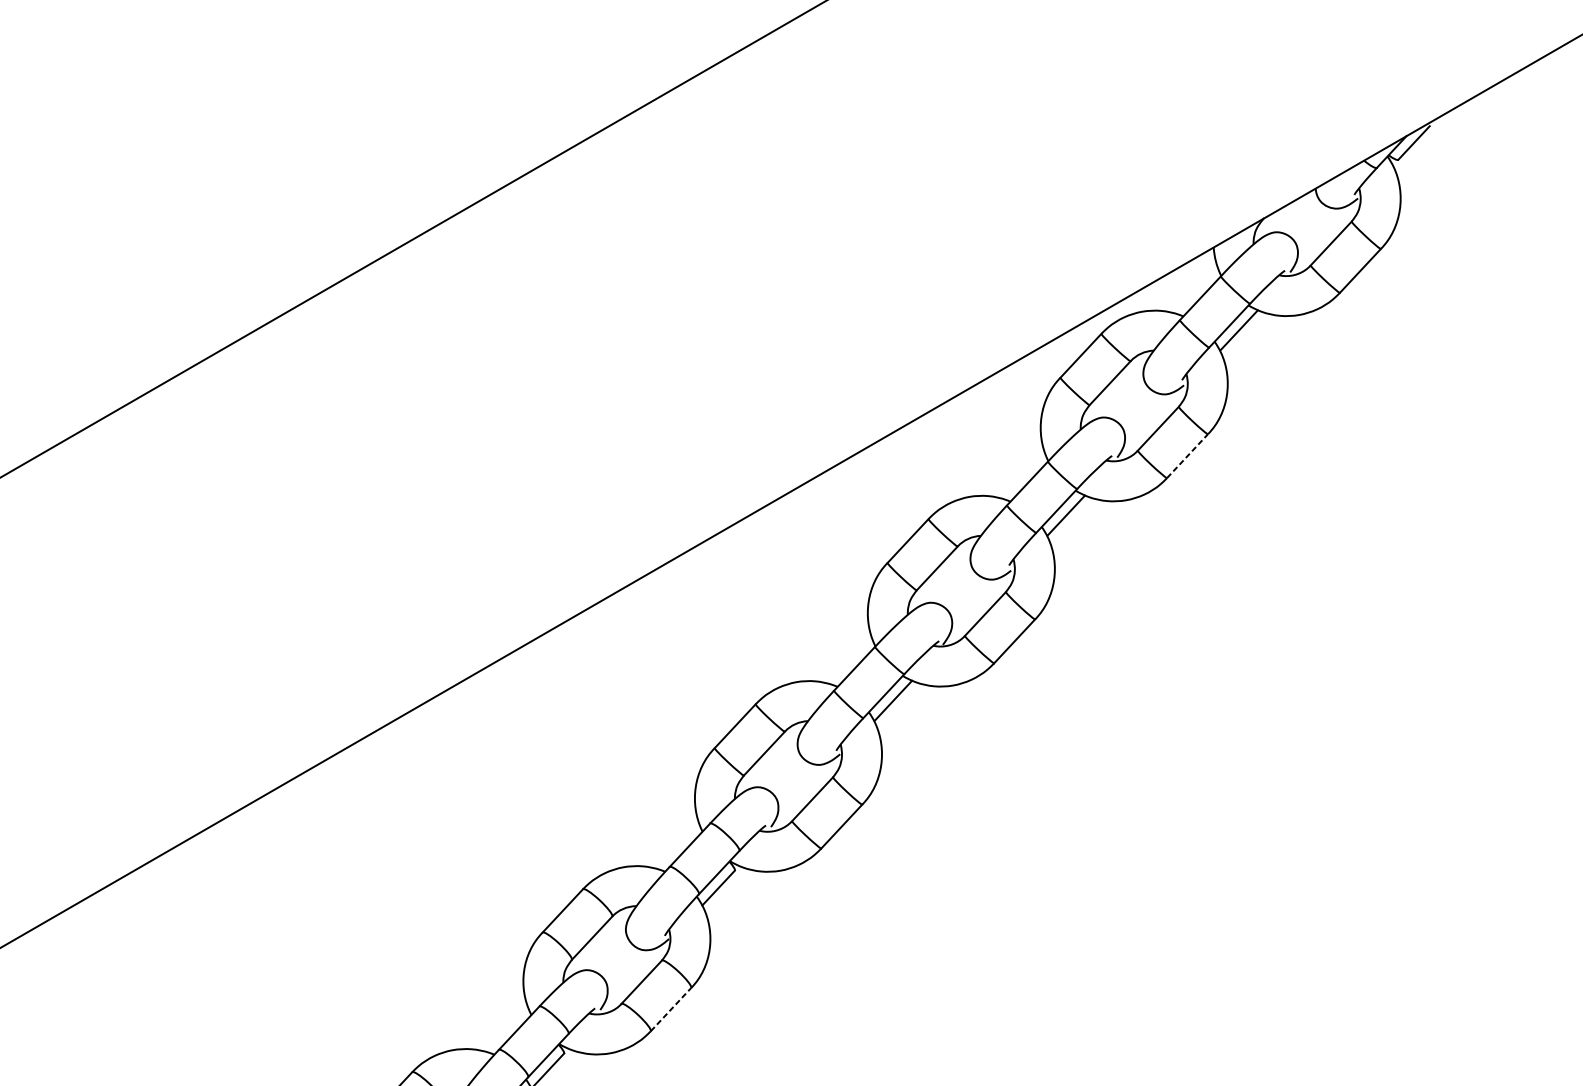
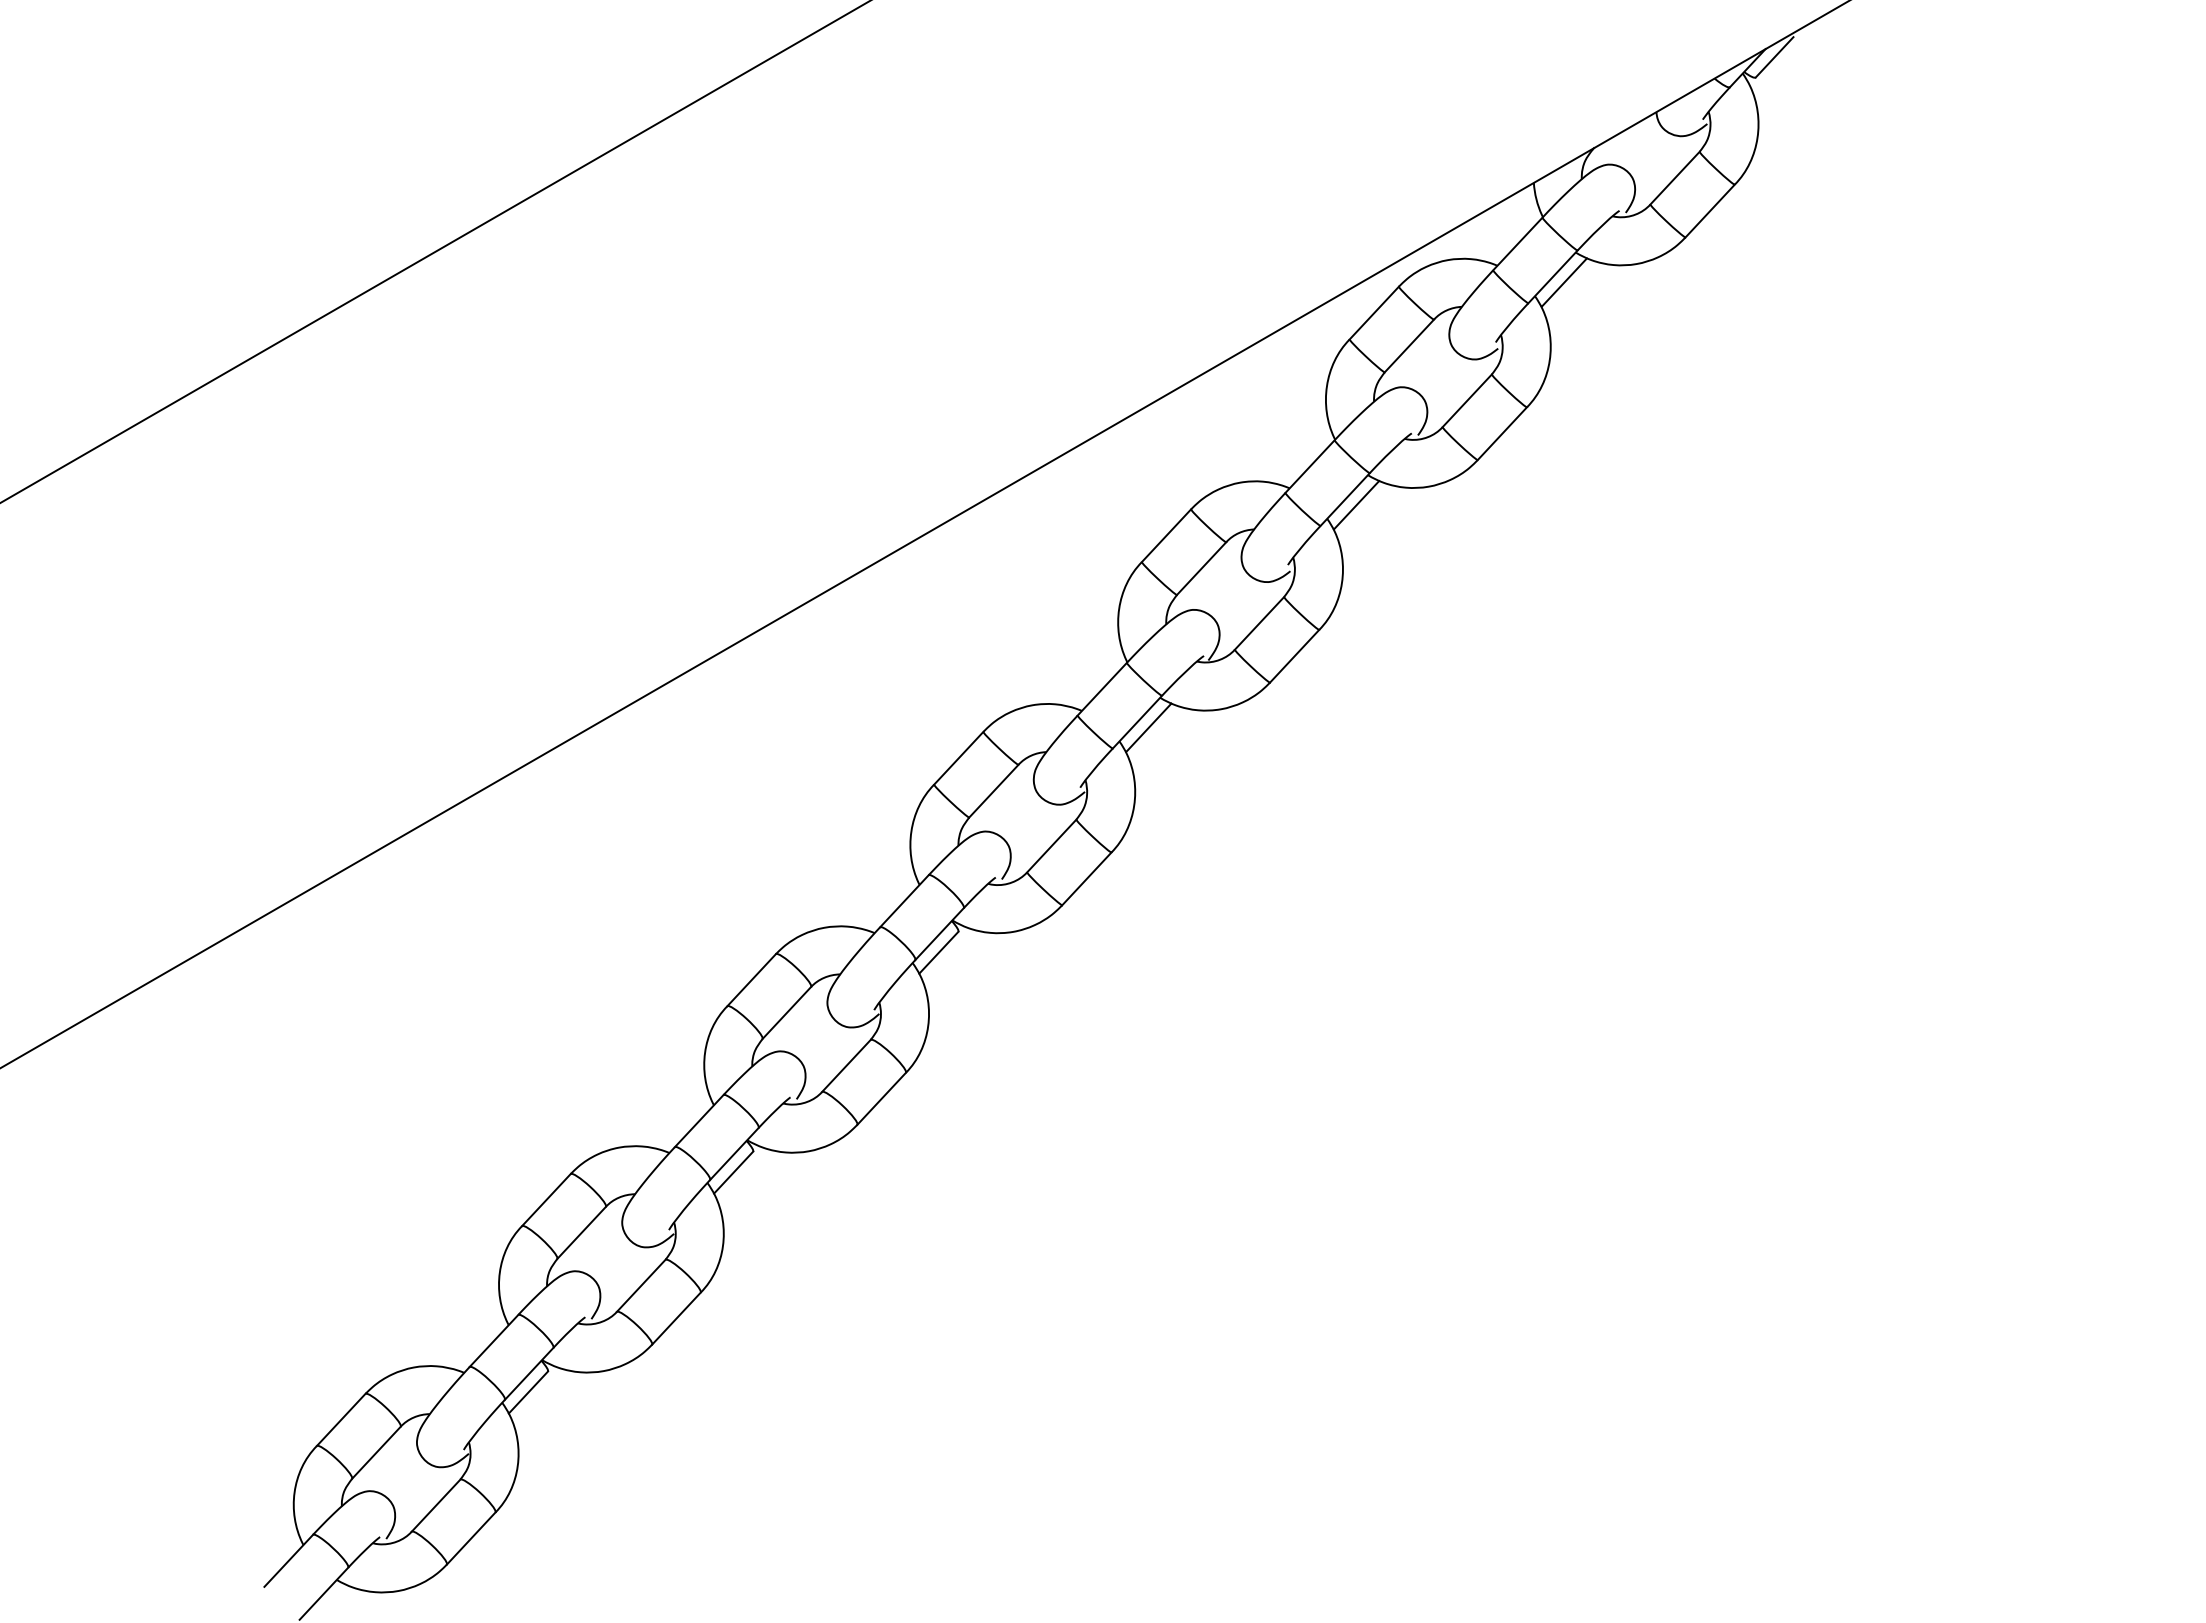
line: (1187, 456) -> (1502, 433), dashed -> solid
line: (670, 1009) -> (881, 1098), dashed -> solid

